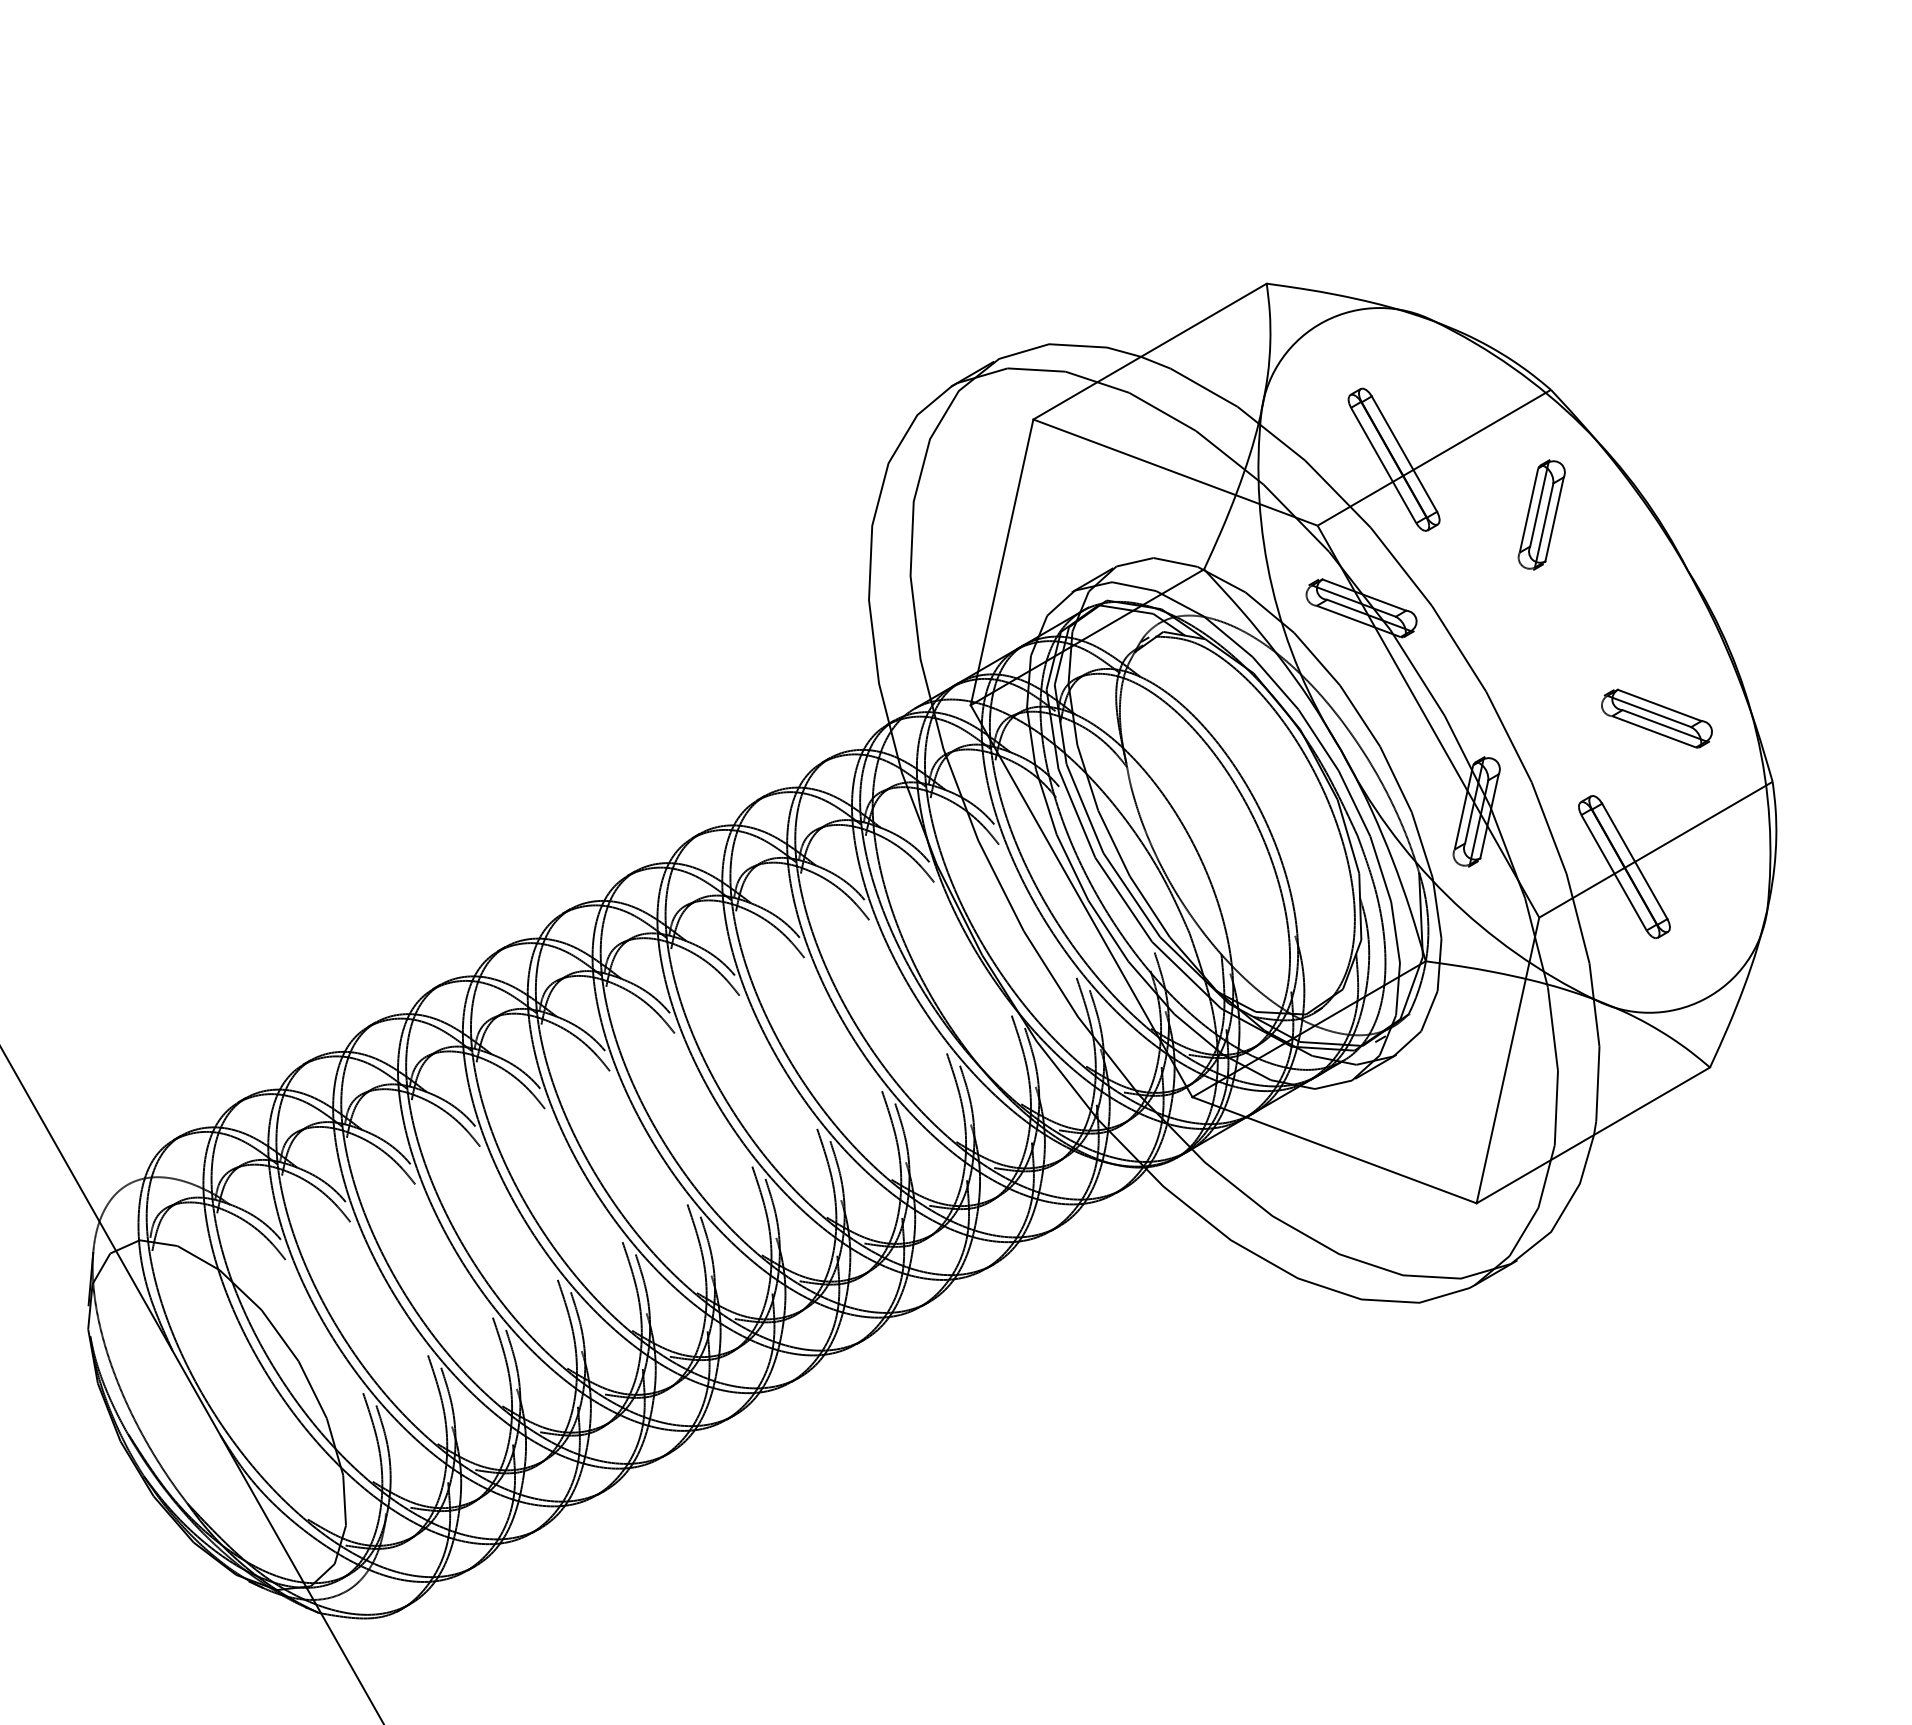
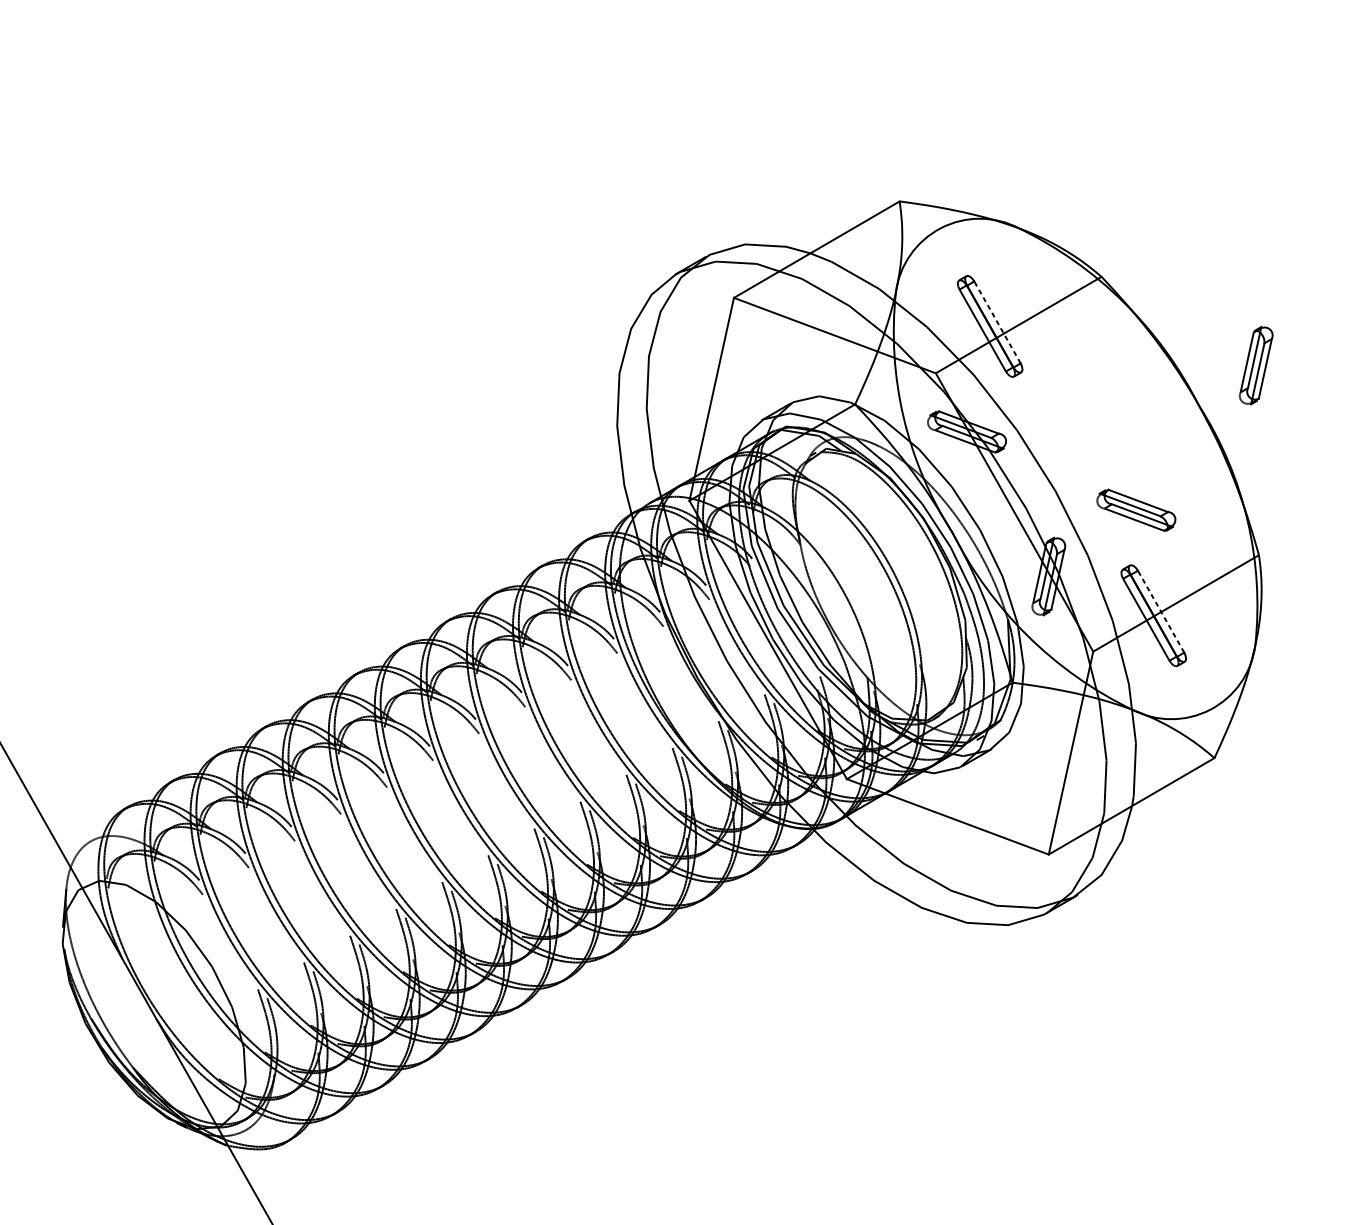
line: (1404, 453) -> (997, 322), solid -> dashed
part: (1541, 514) -> (1256, 365), moved
part: (1656, 718) -> (1136, 510), moved
line: (1634, 860) -> (1160, 611), solid -> dashed

